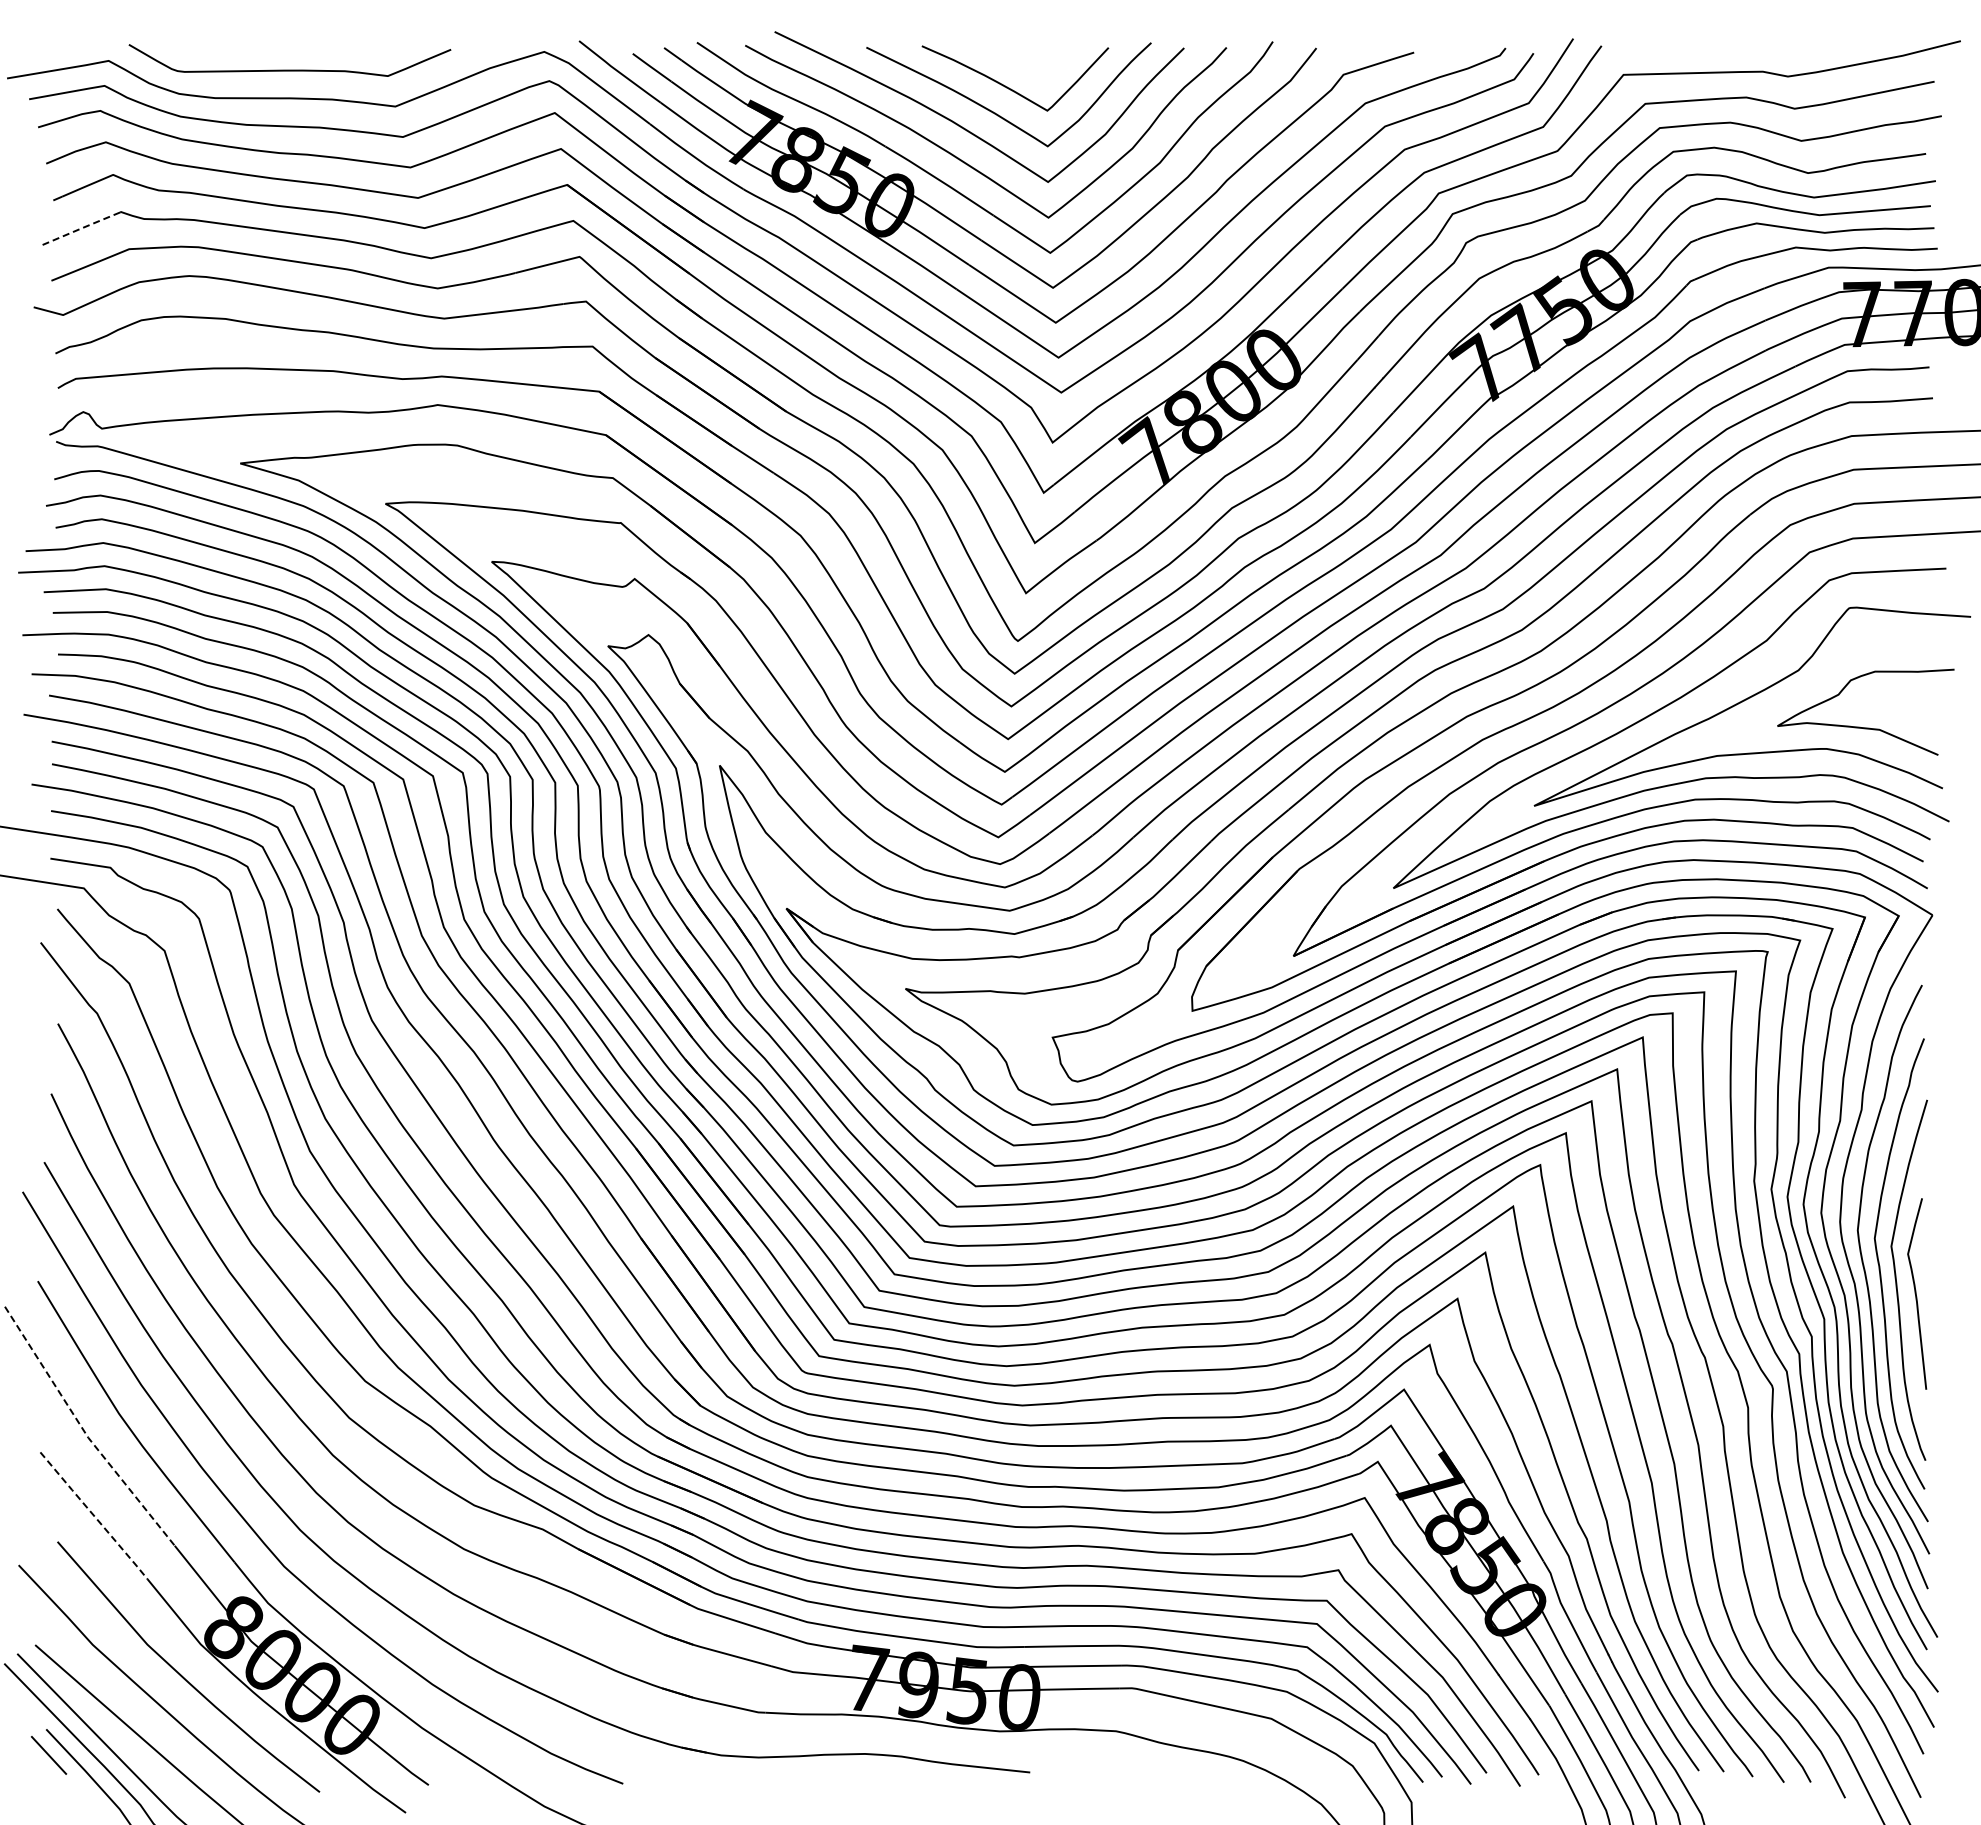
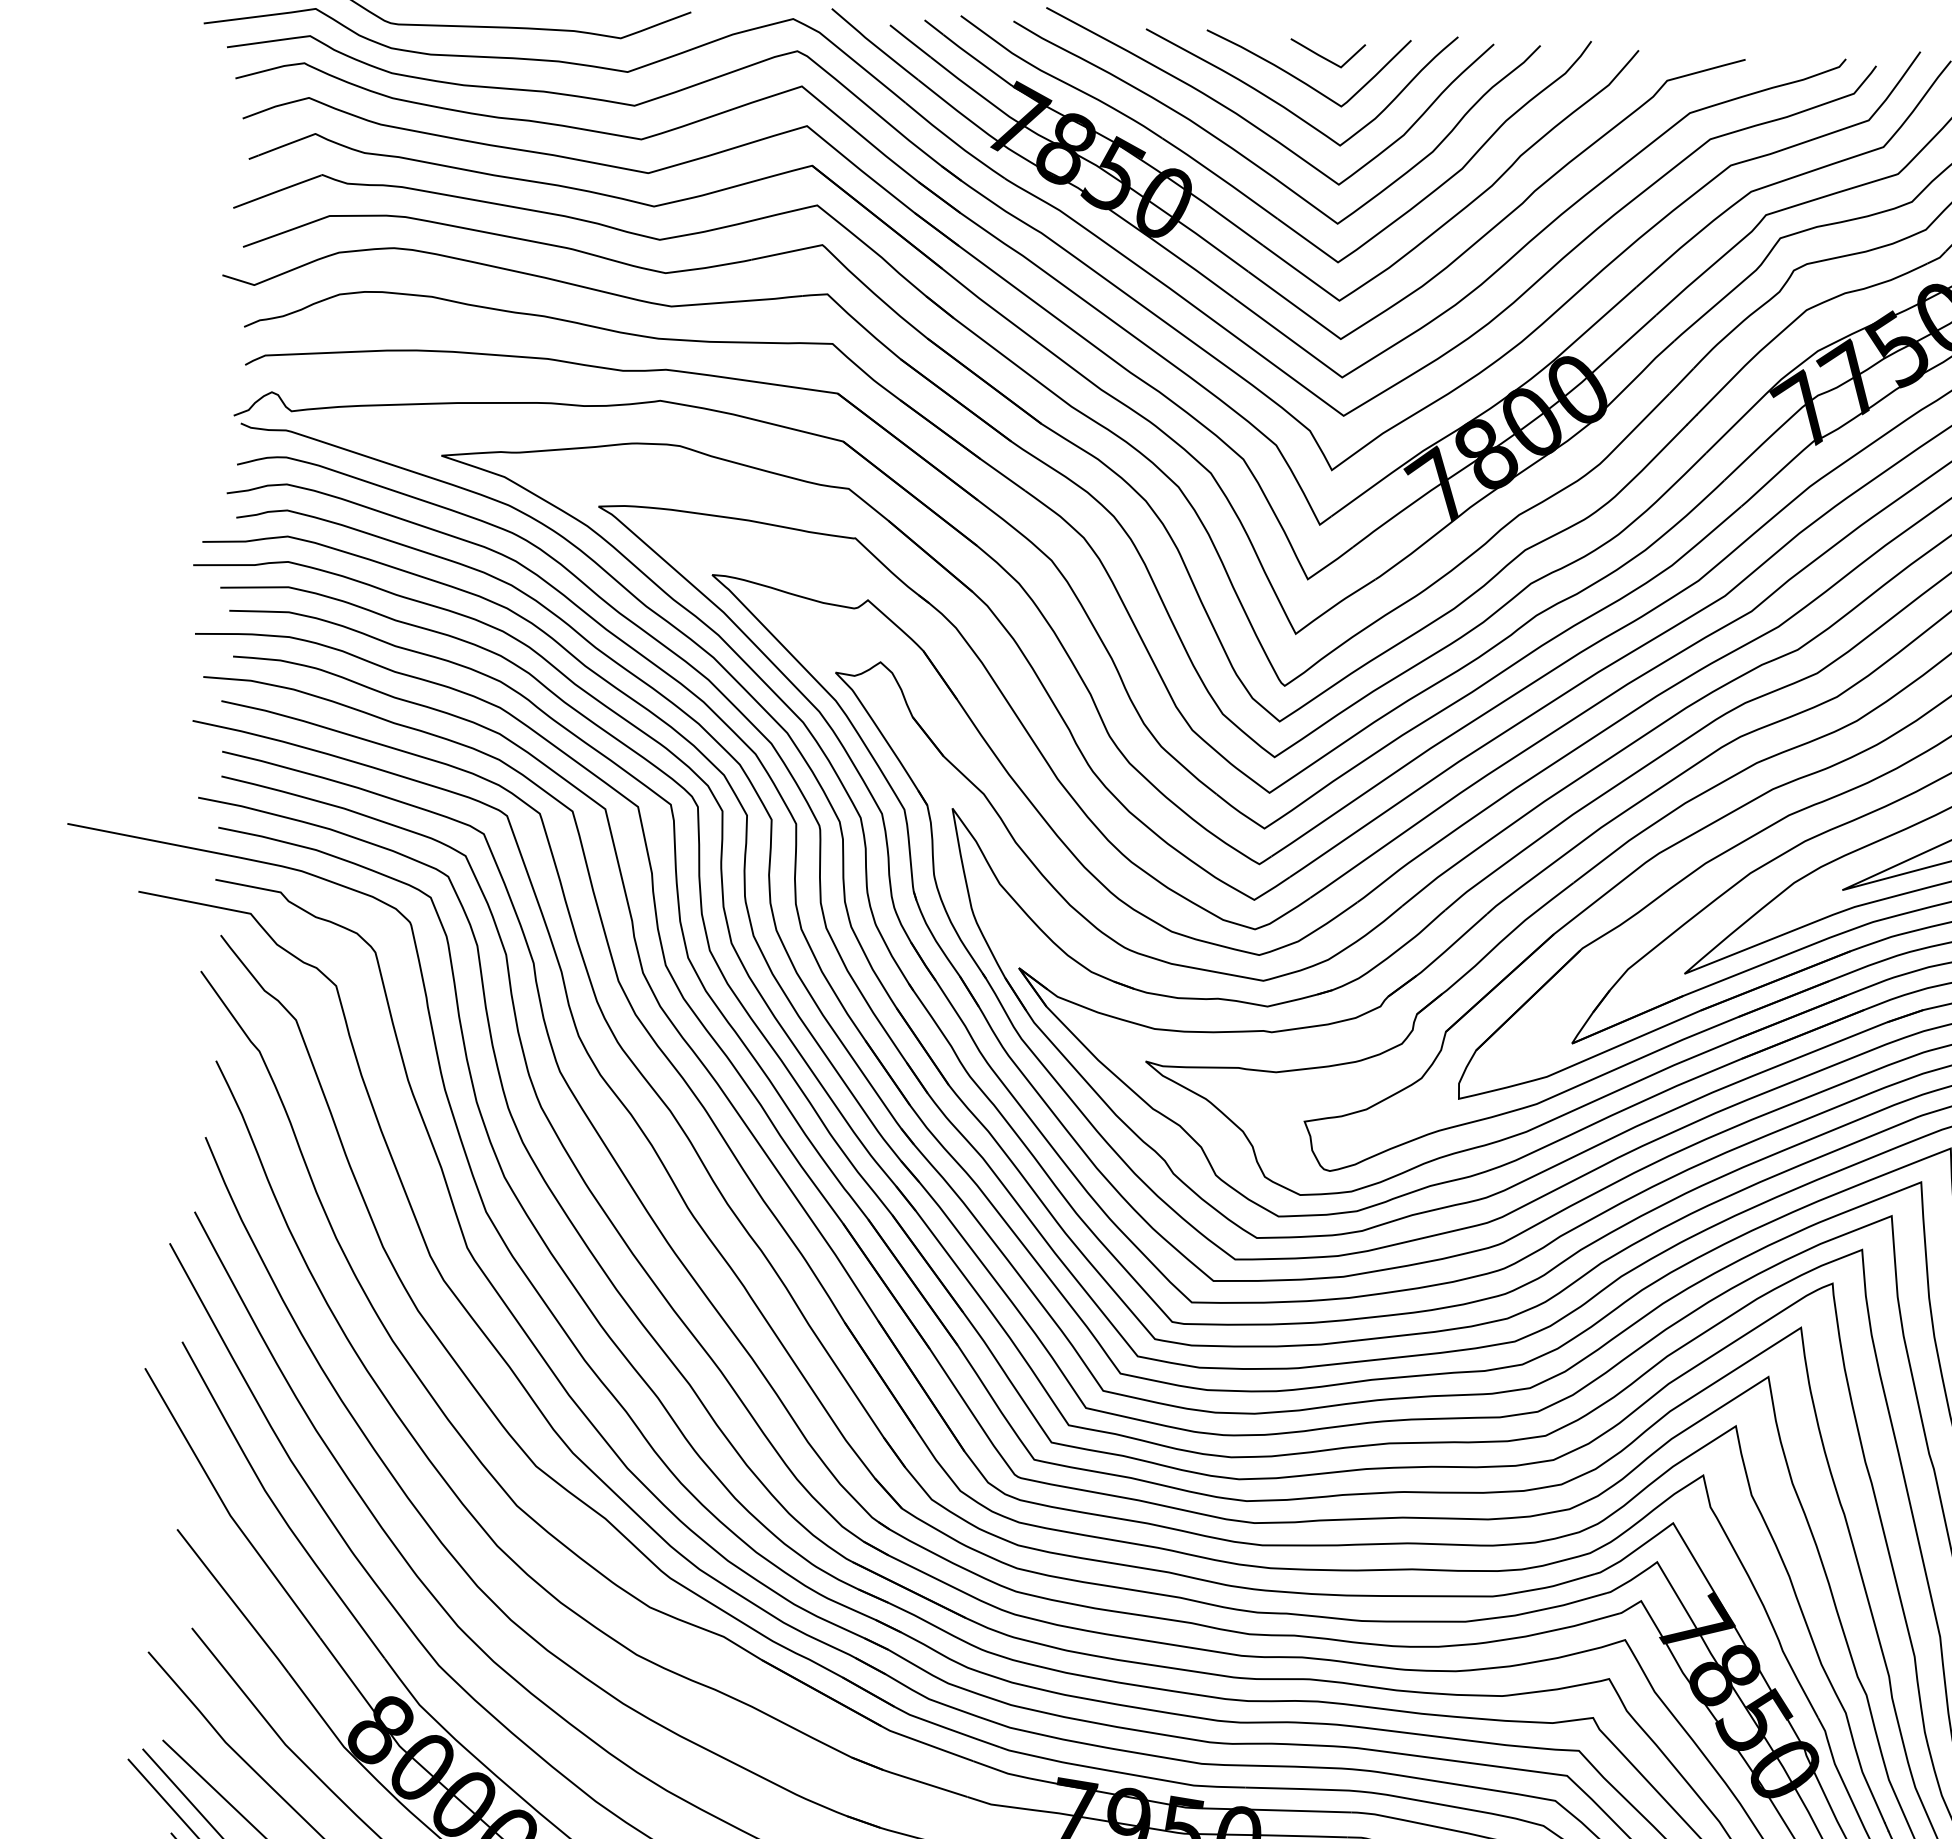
line: (1030, 66) -> (1324, 57), added
line: (81, 228) -> (278, 191), dashed -> solid
line: (84, 1431) -> (226, 1508), dashed -> solid
line: (94, 1515) -> (233, 1600), dashed -> solid

